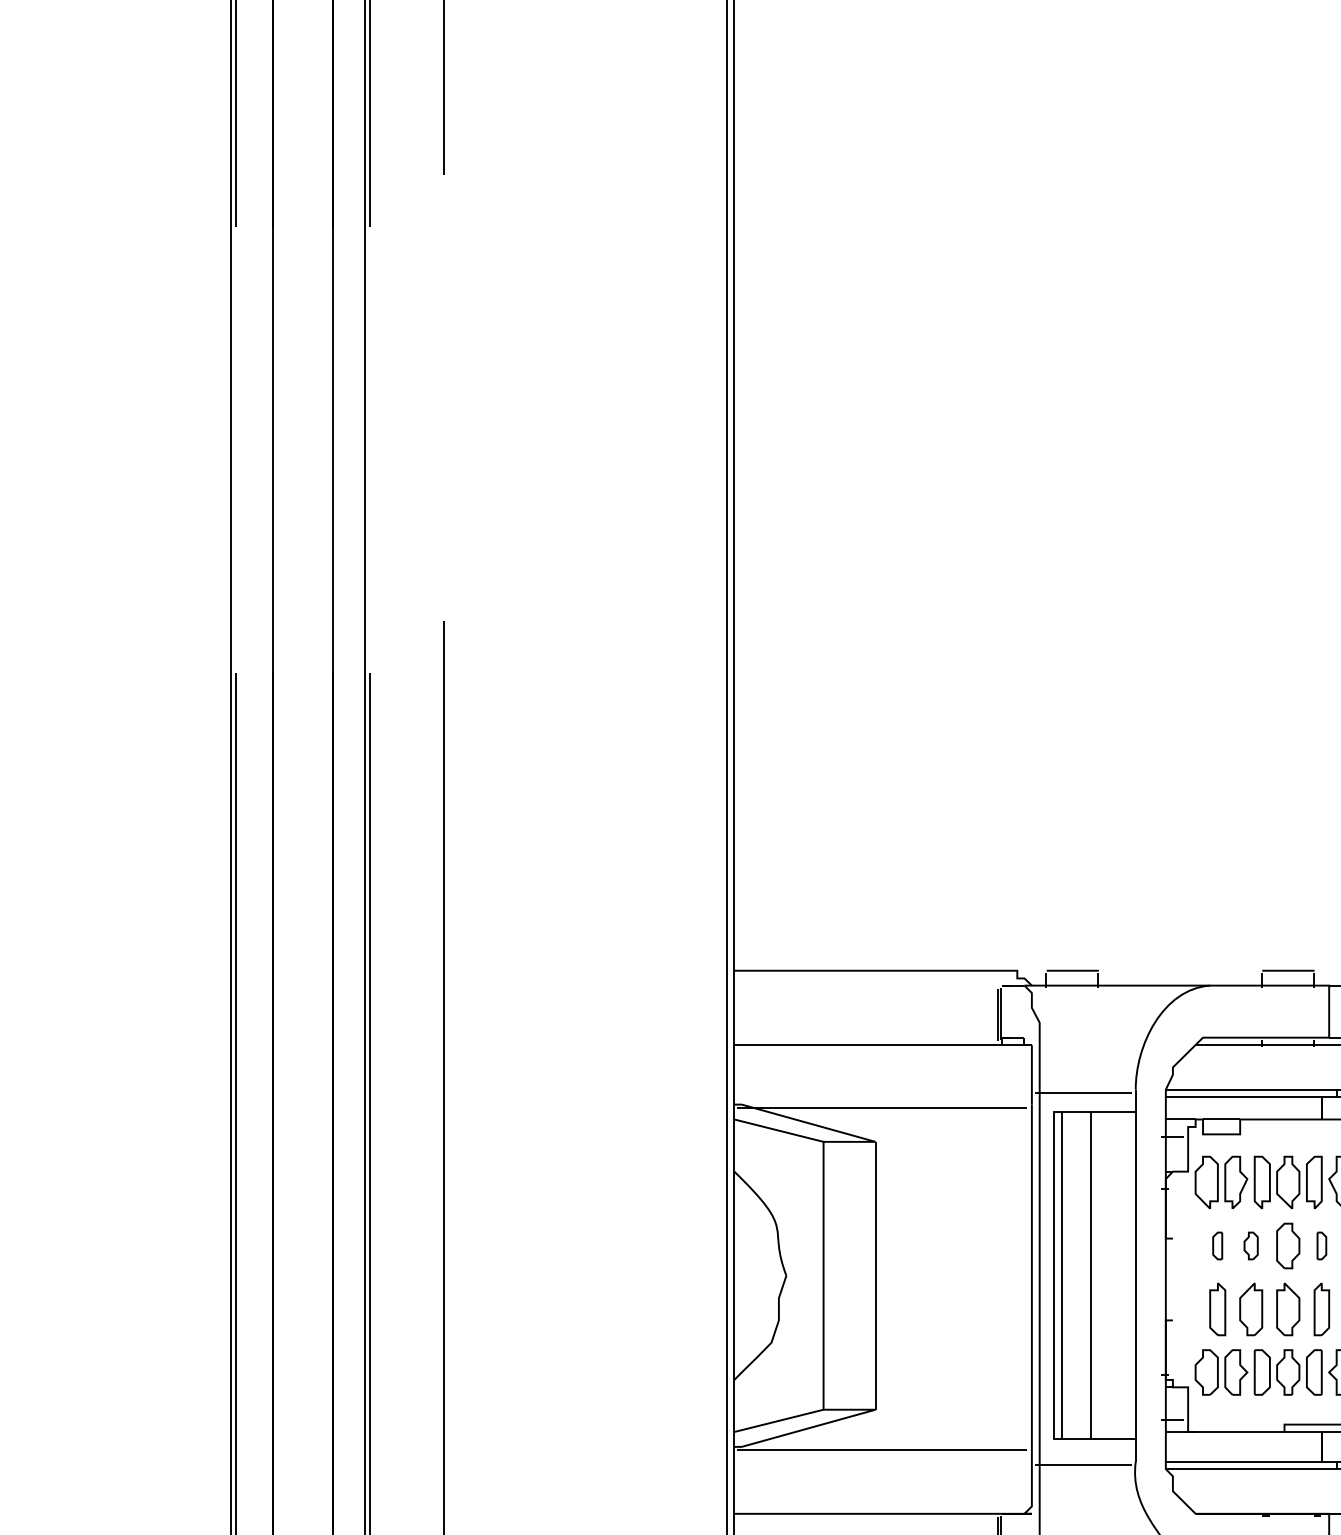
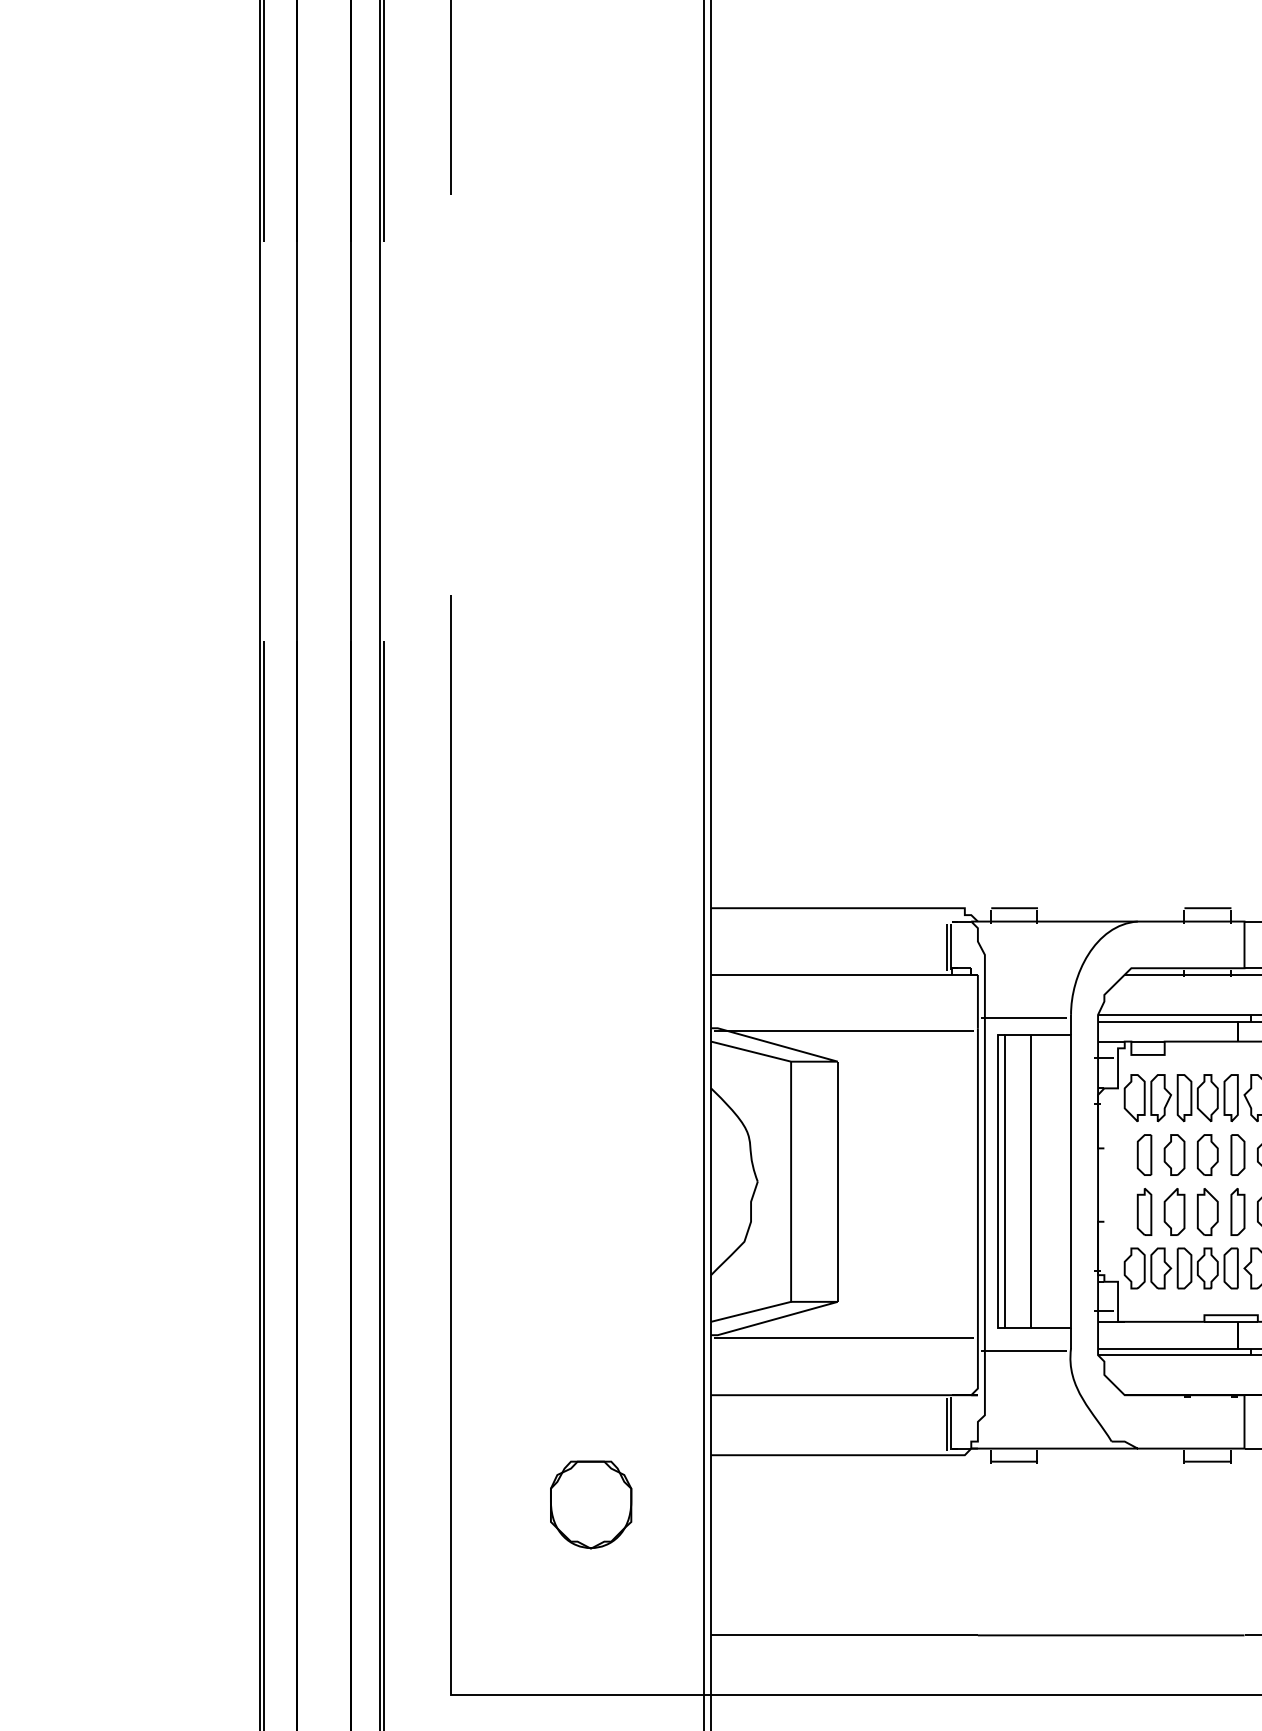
part: (1217, 1245) -> (1144, 1154), size x1.67
part: (1251, 1245) -> (1174, 1154), size x1.67
part: (1321, 1245) -> (1237, 1154), size x1.67

